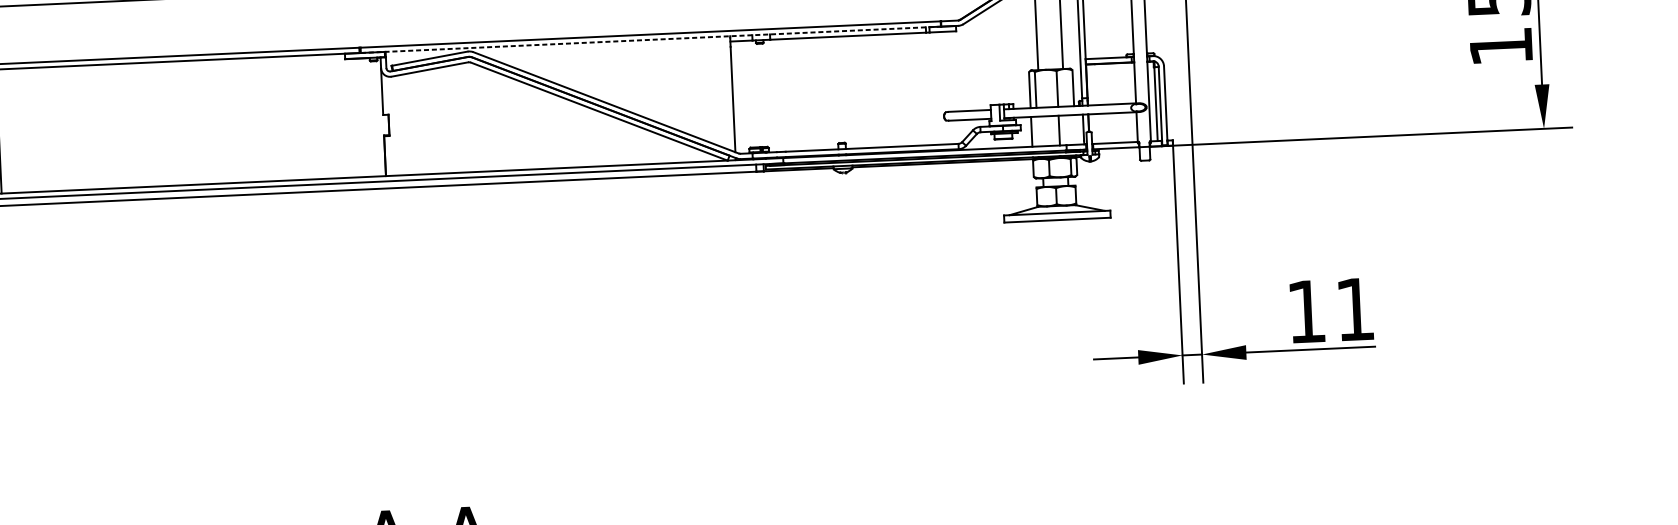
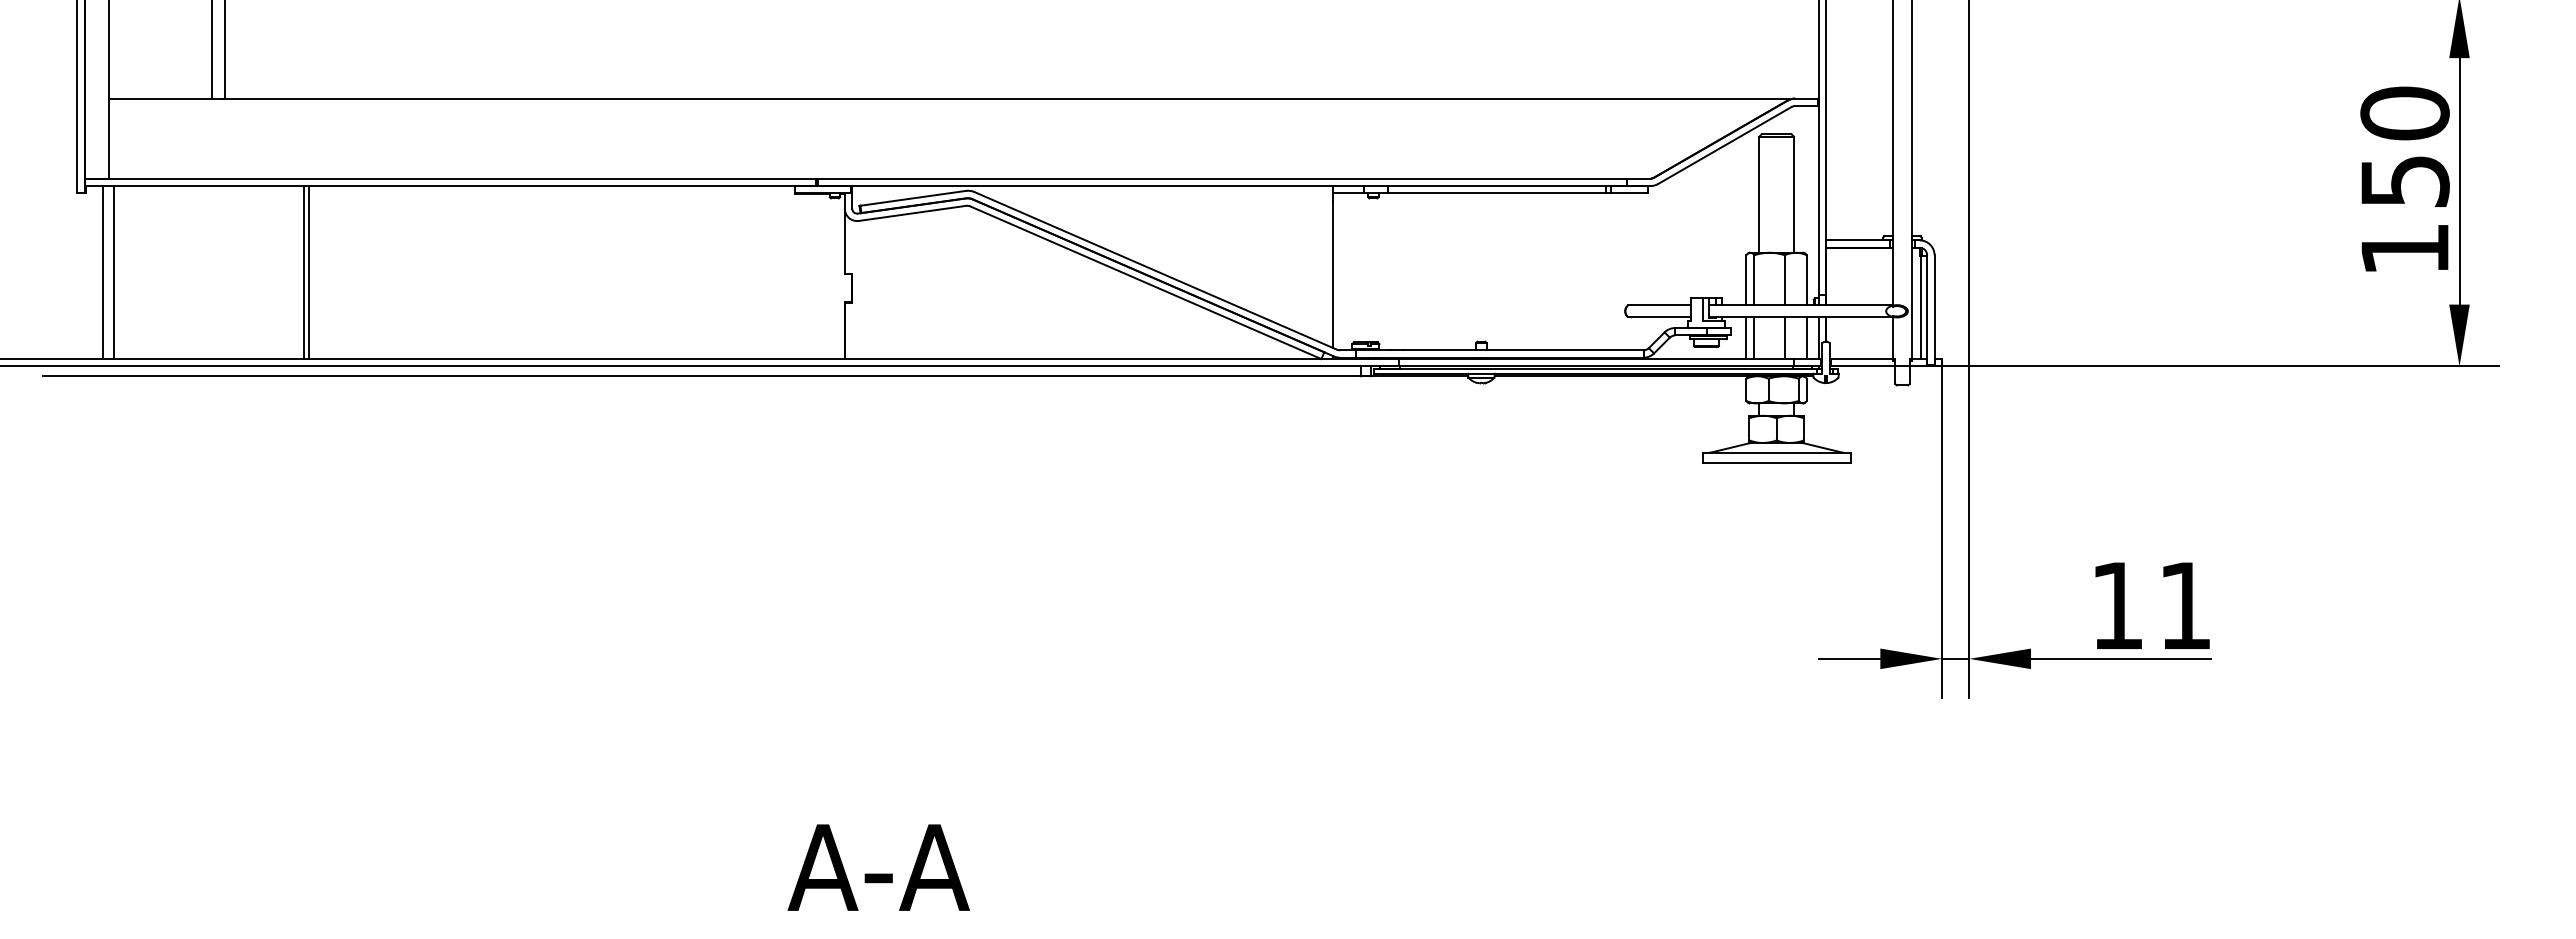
line: (651, 40) -> (1222, 186), dashed -> solid
line: (1074, 129) -> (1806, 337), added
line: (1037, 131) -> (1754, 337), added

